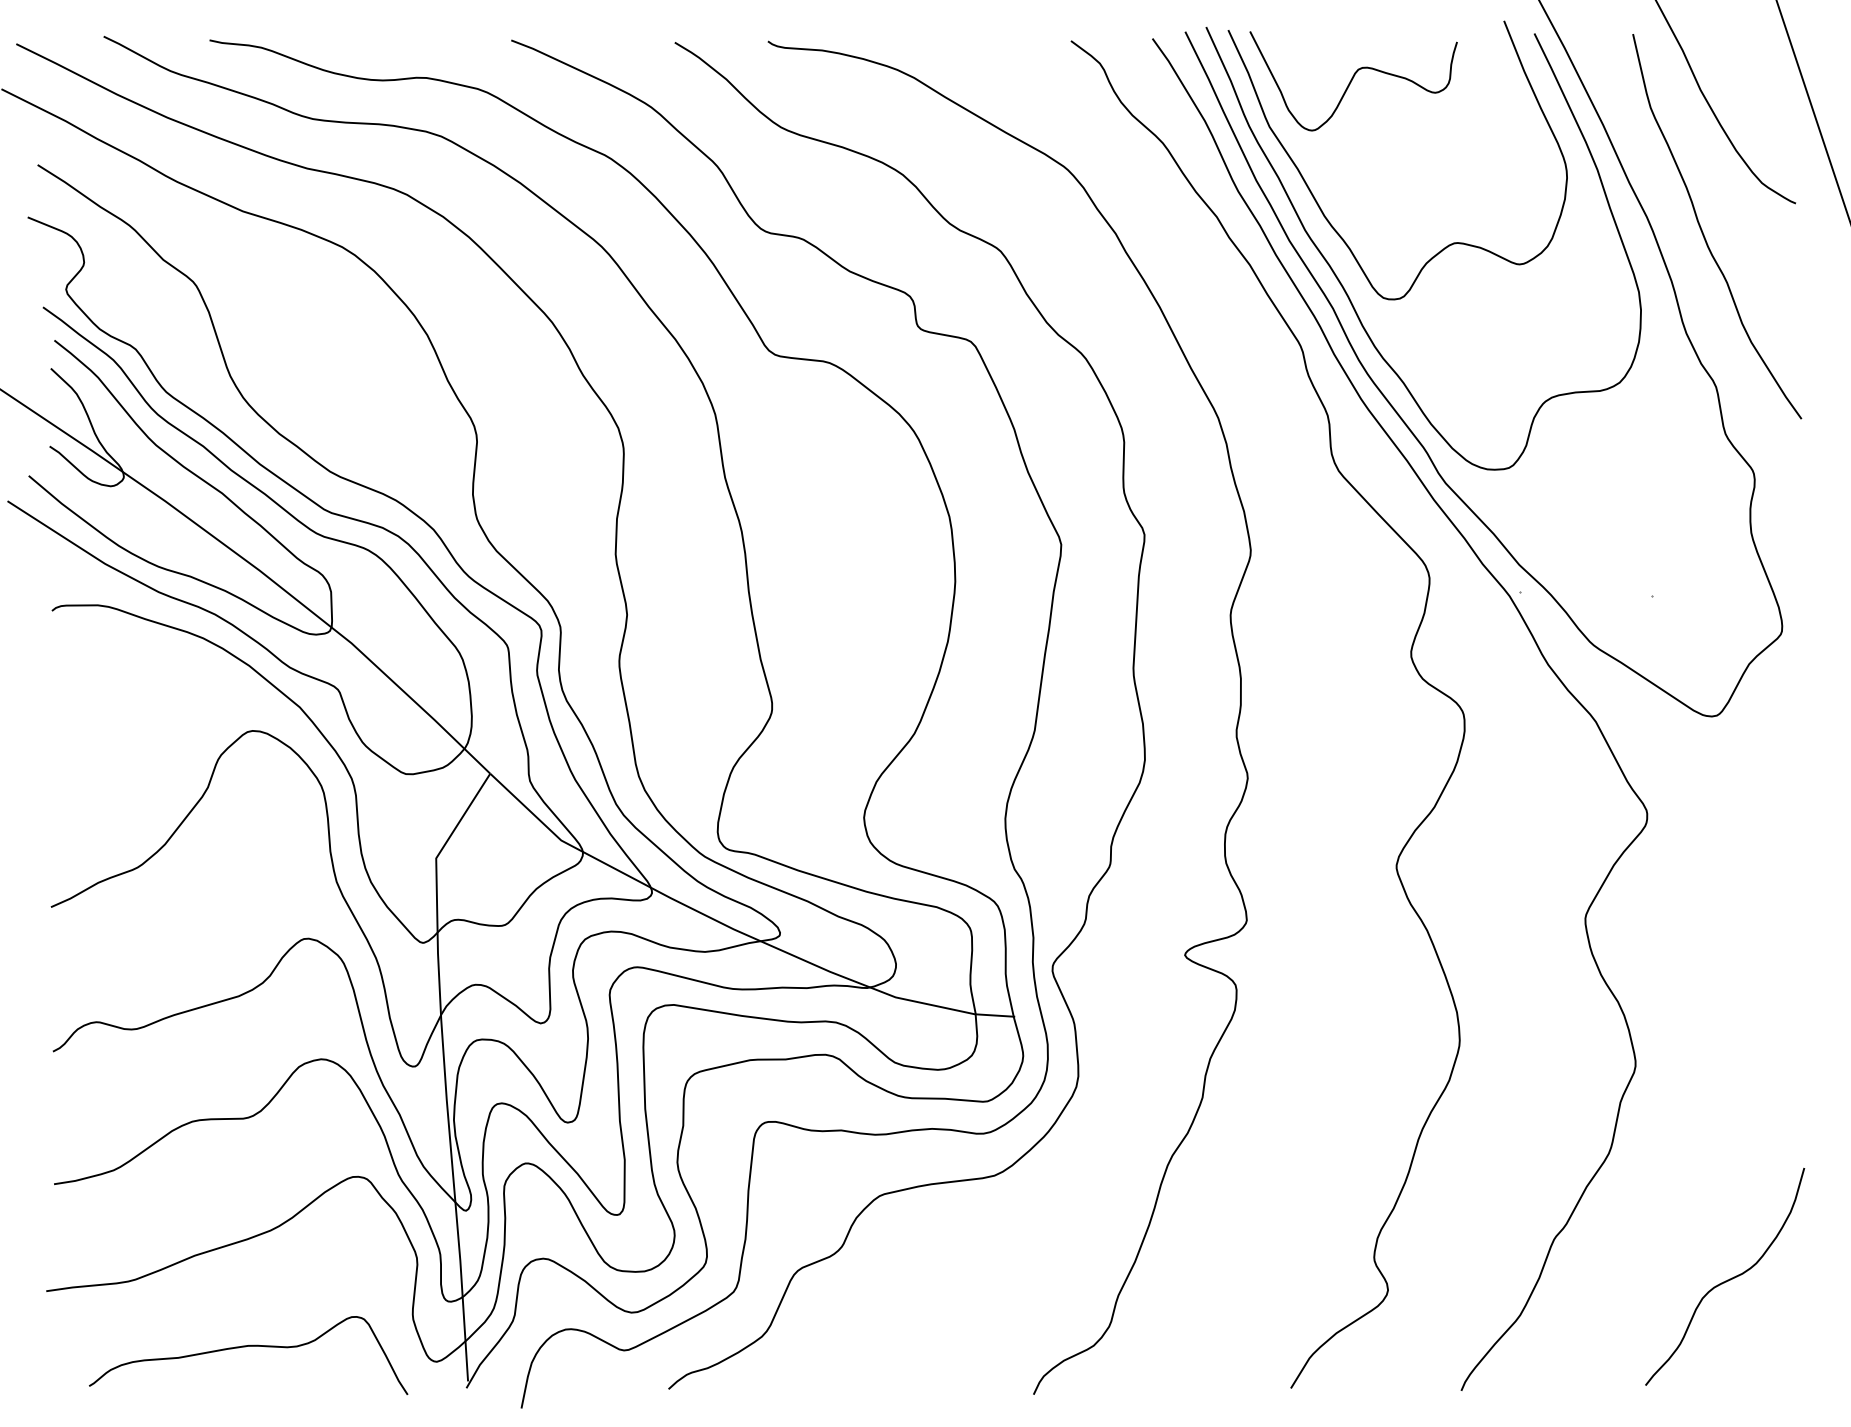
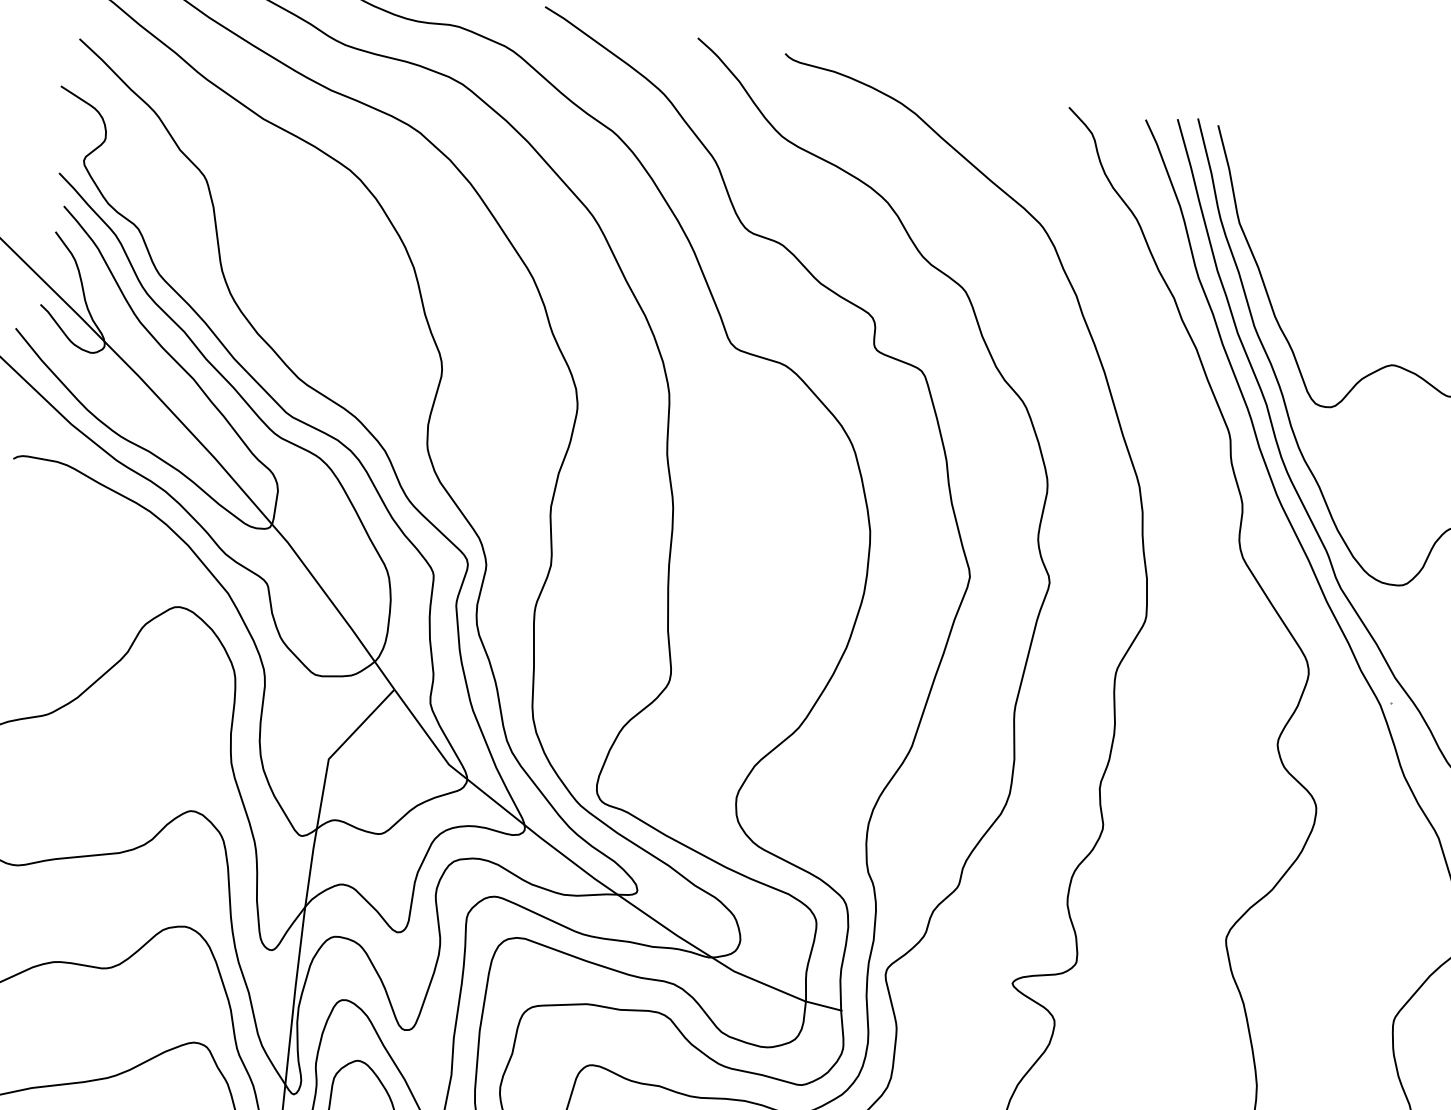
curve: (1352, 80) -> (1325, 194), removed

